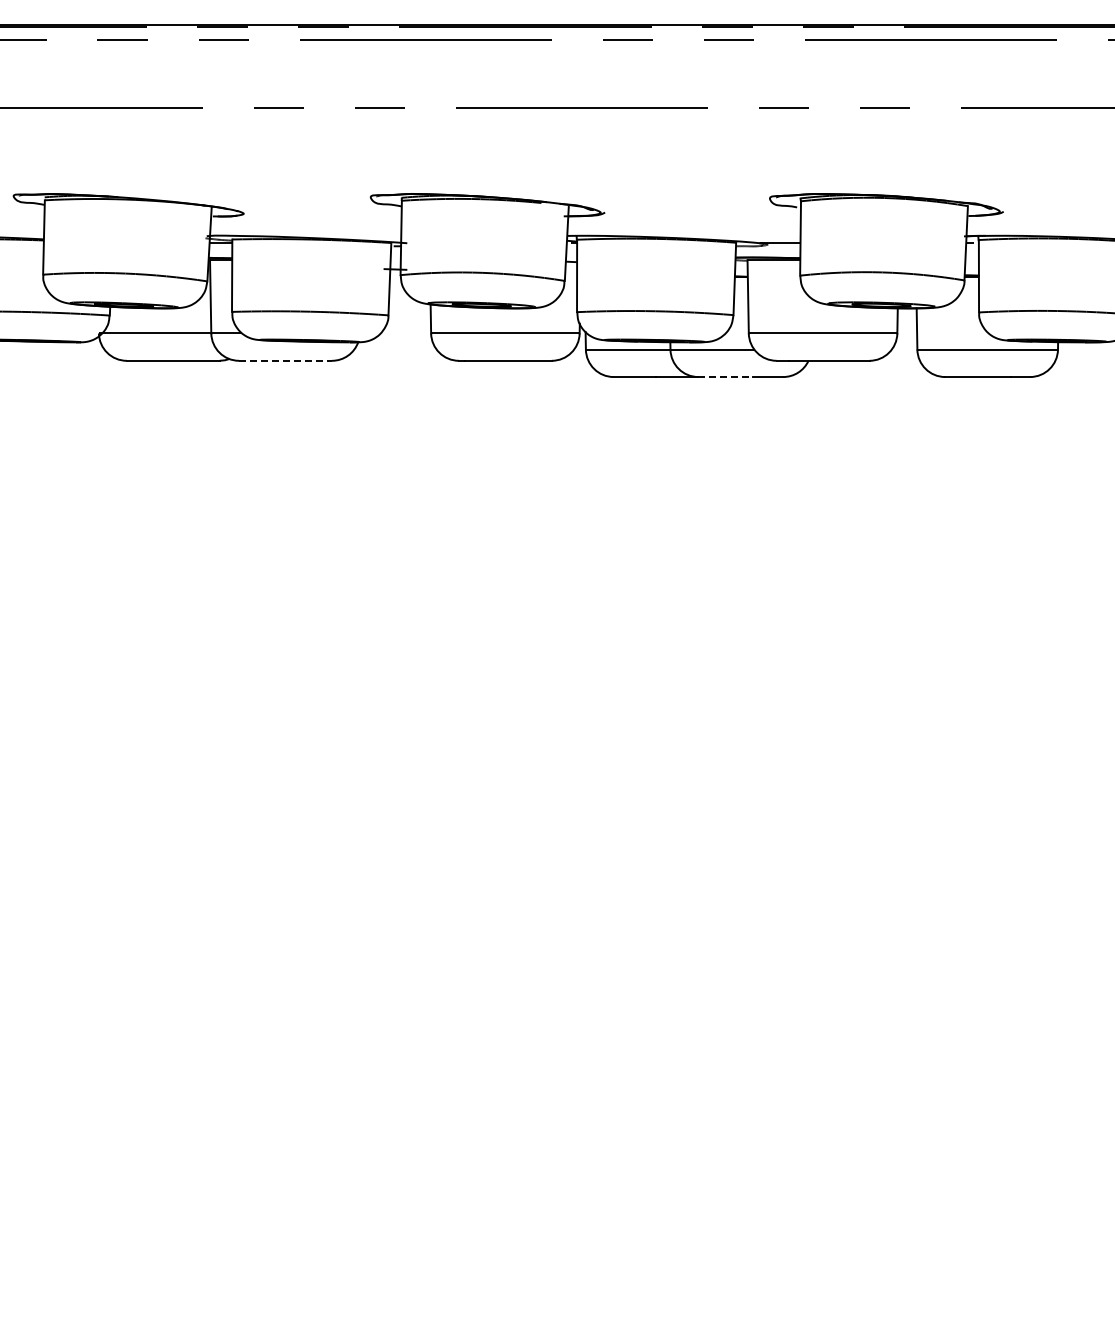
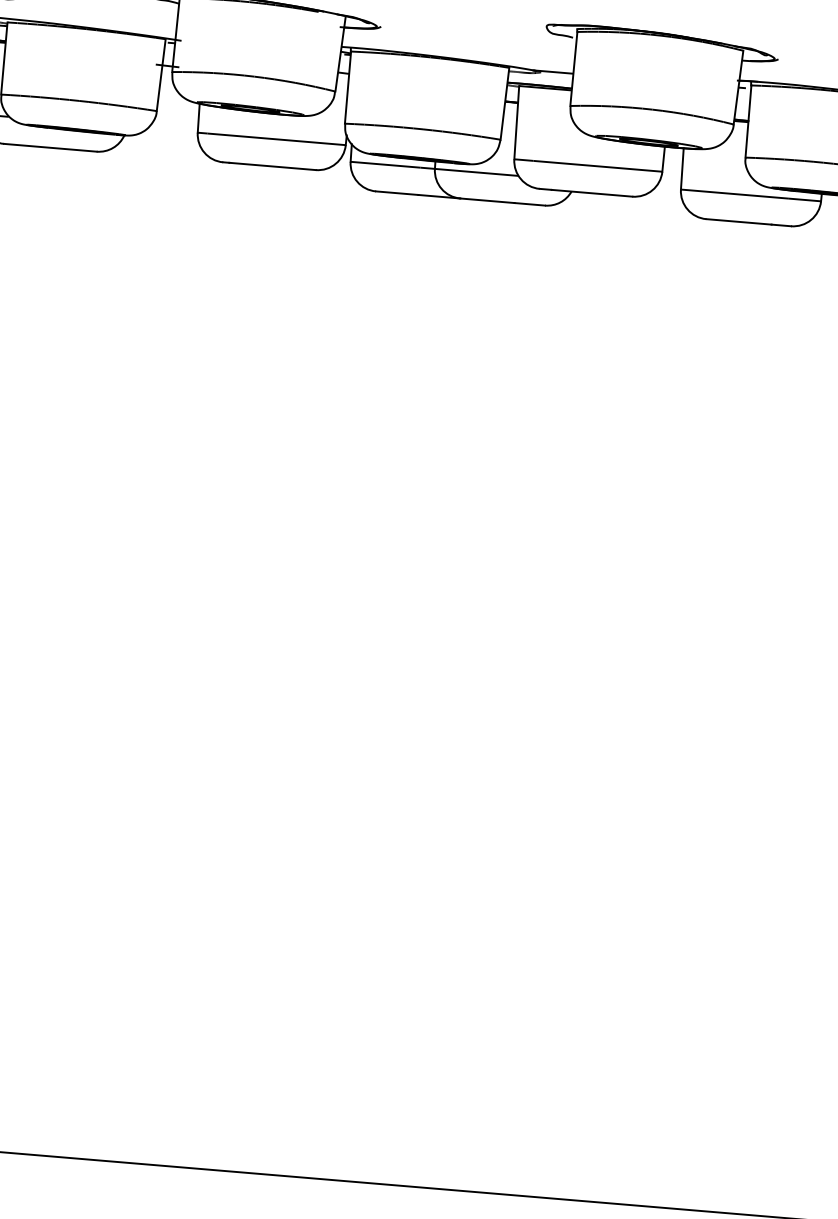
line: (286, 360) -> (51, 147), dashed -> solid
line: (726, 377) -> (488, 201), dashed -> solid

